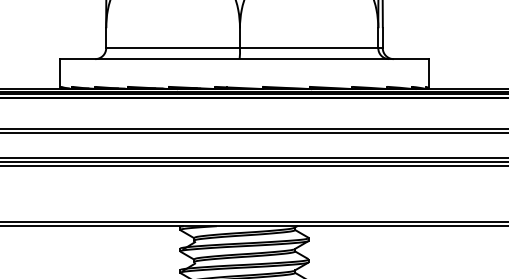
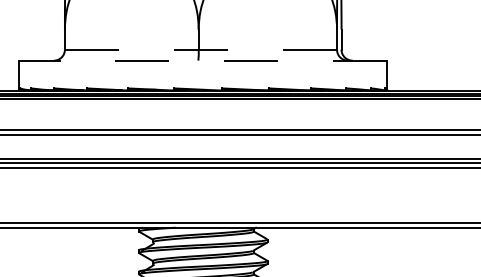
line: (245, 48) -> (204, 50), solid -> dashed
line: (243, 59) -> (202, 61), solid -> dashed

